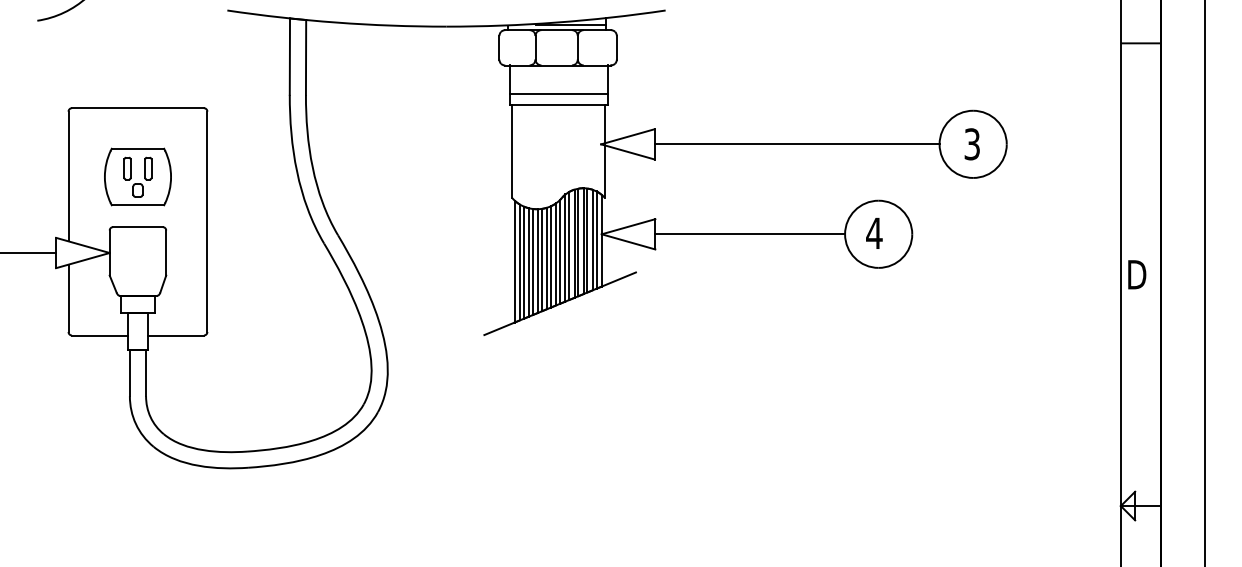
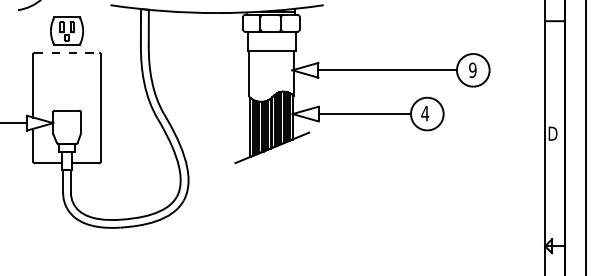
line: (558, 95) -> (271, 46), removed
line: (138, 107) -> (67, 52), solid -> dashed
text: (971, 142) -> (472, 69), 3 -> 9
part: (136, 175) -> (66, 30), moved

